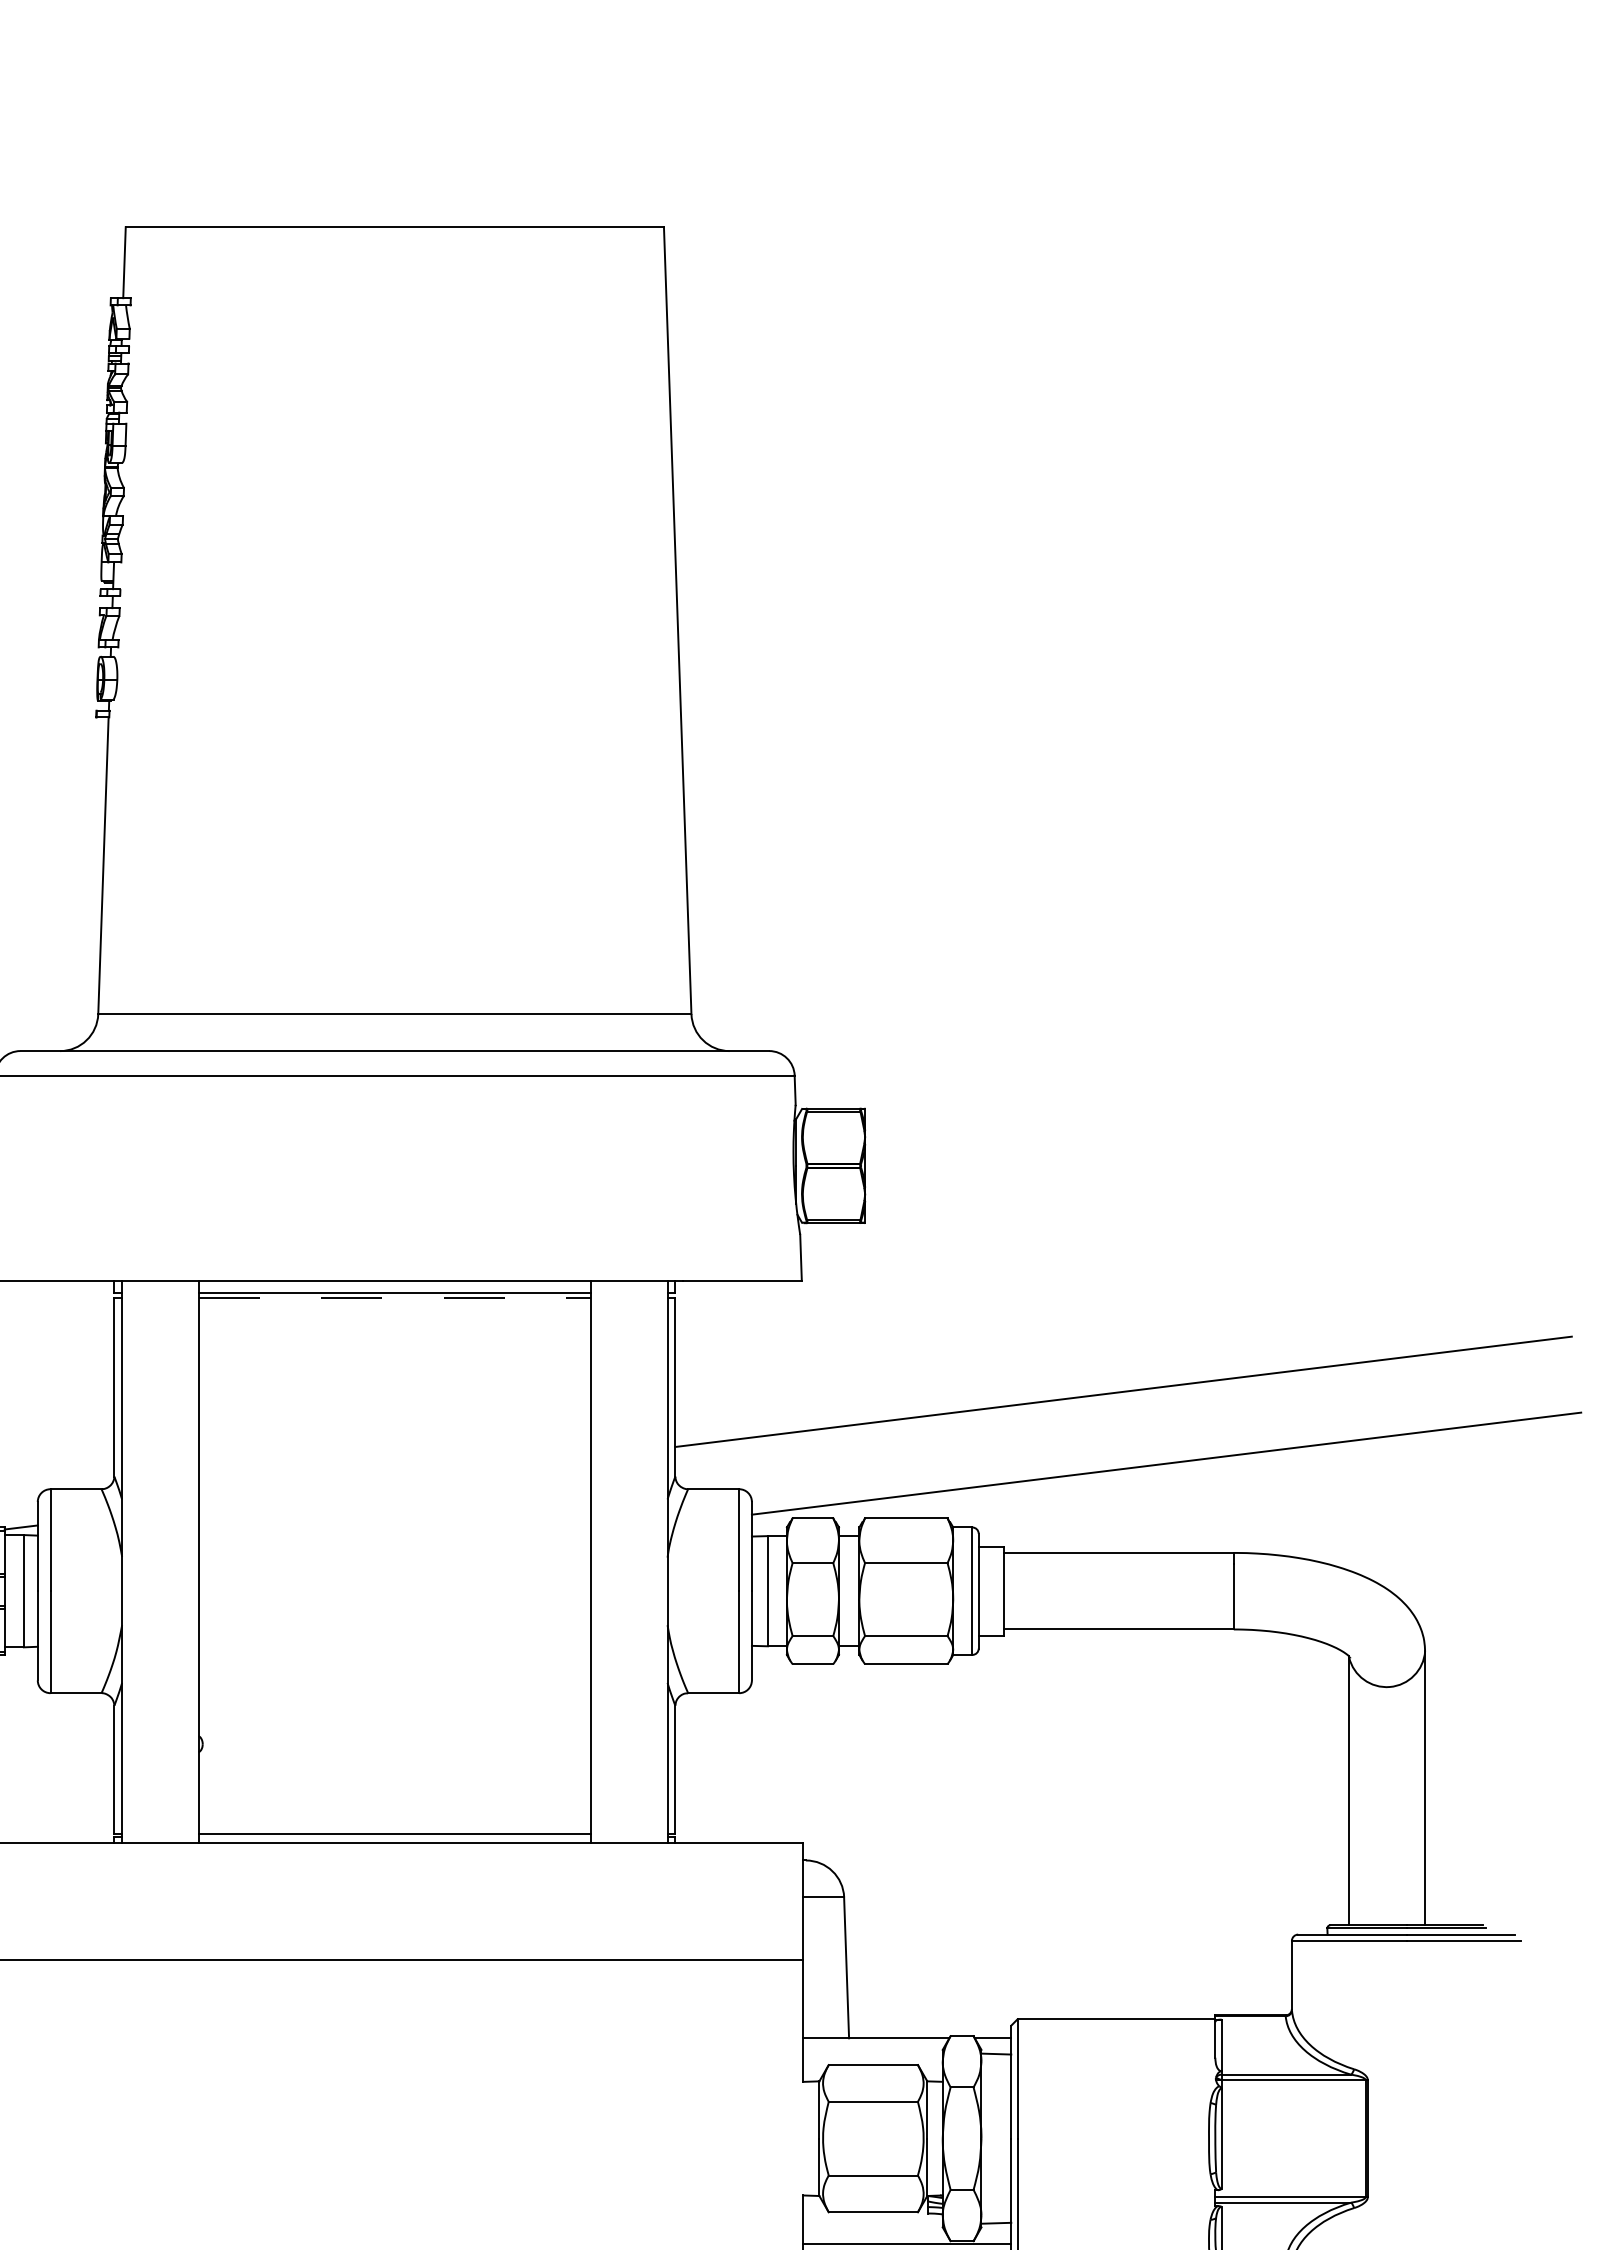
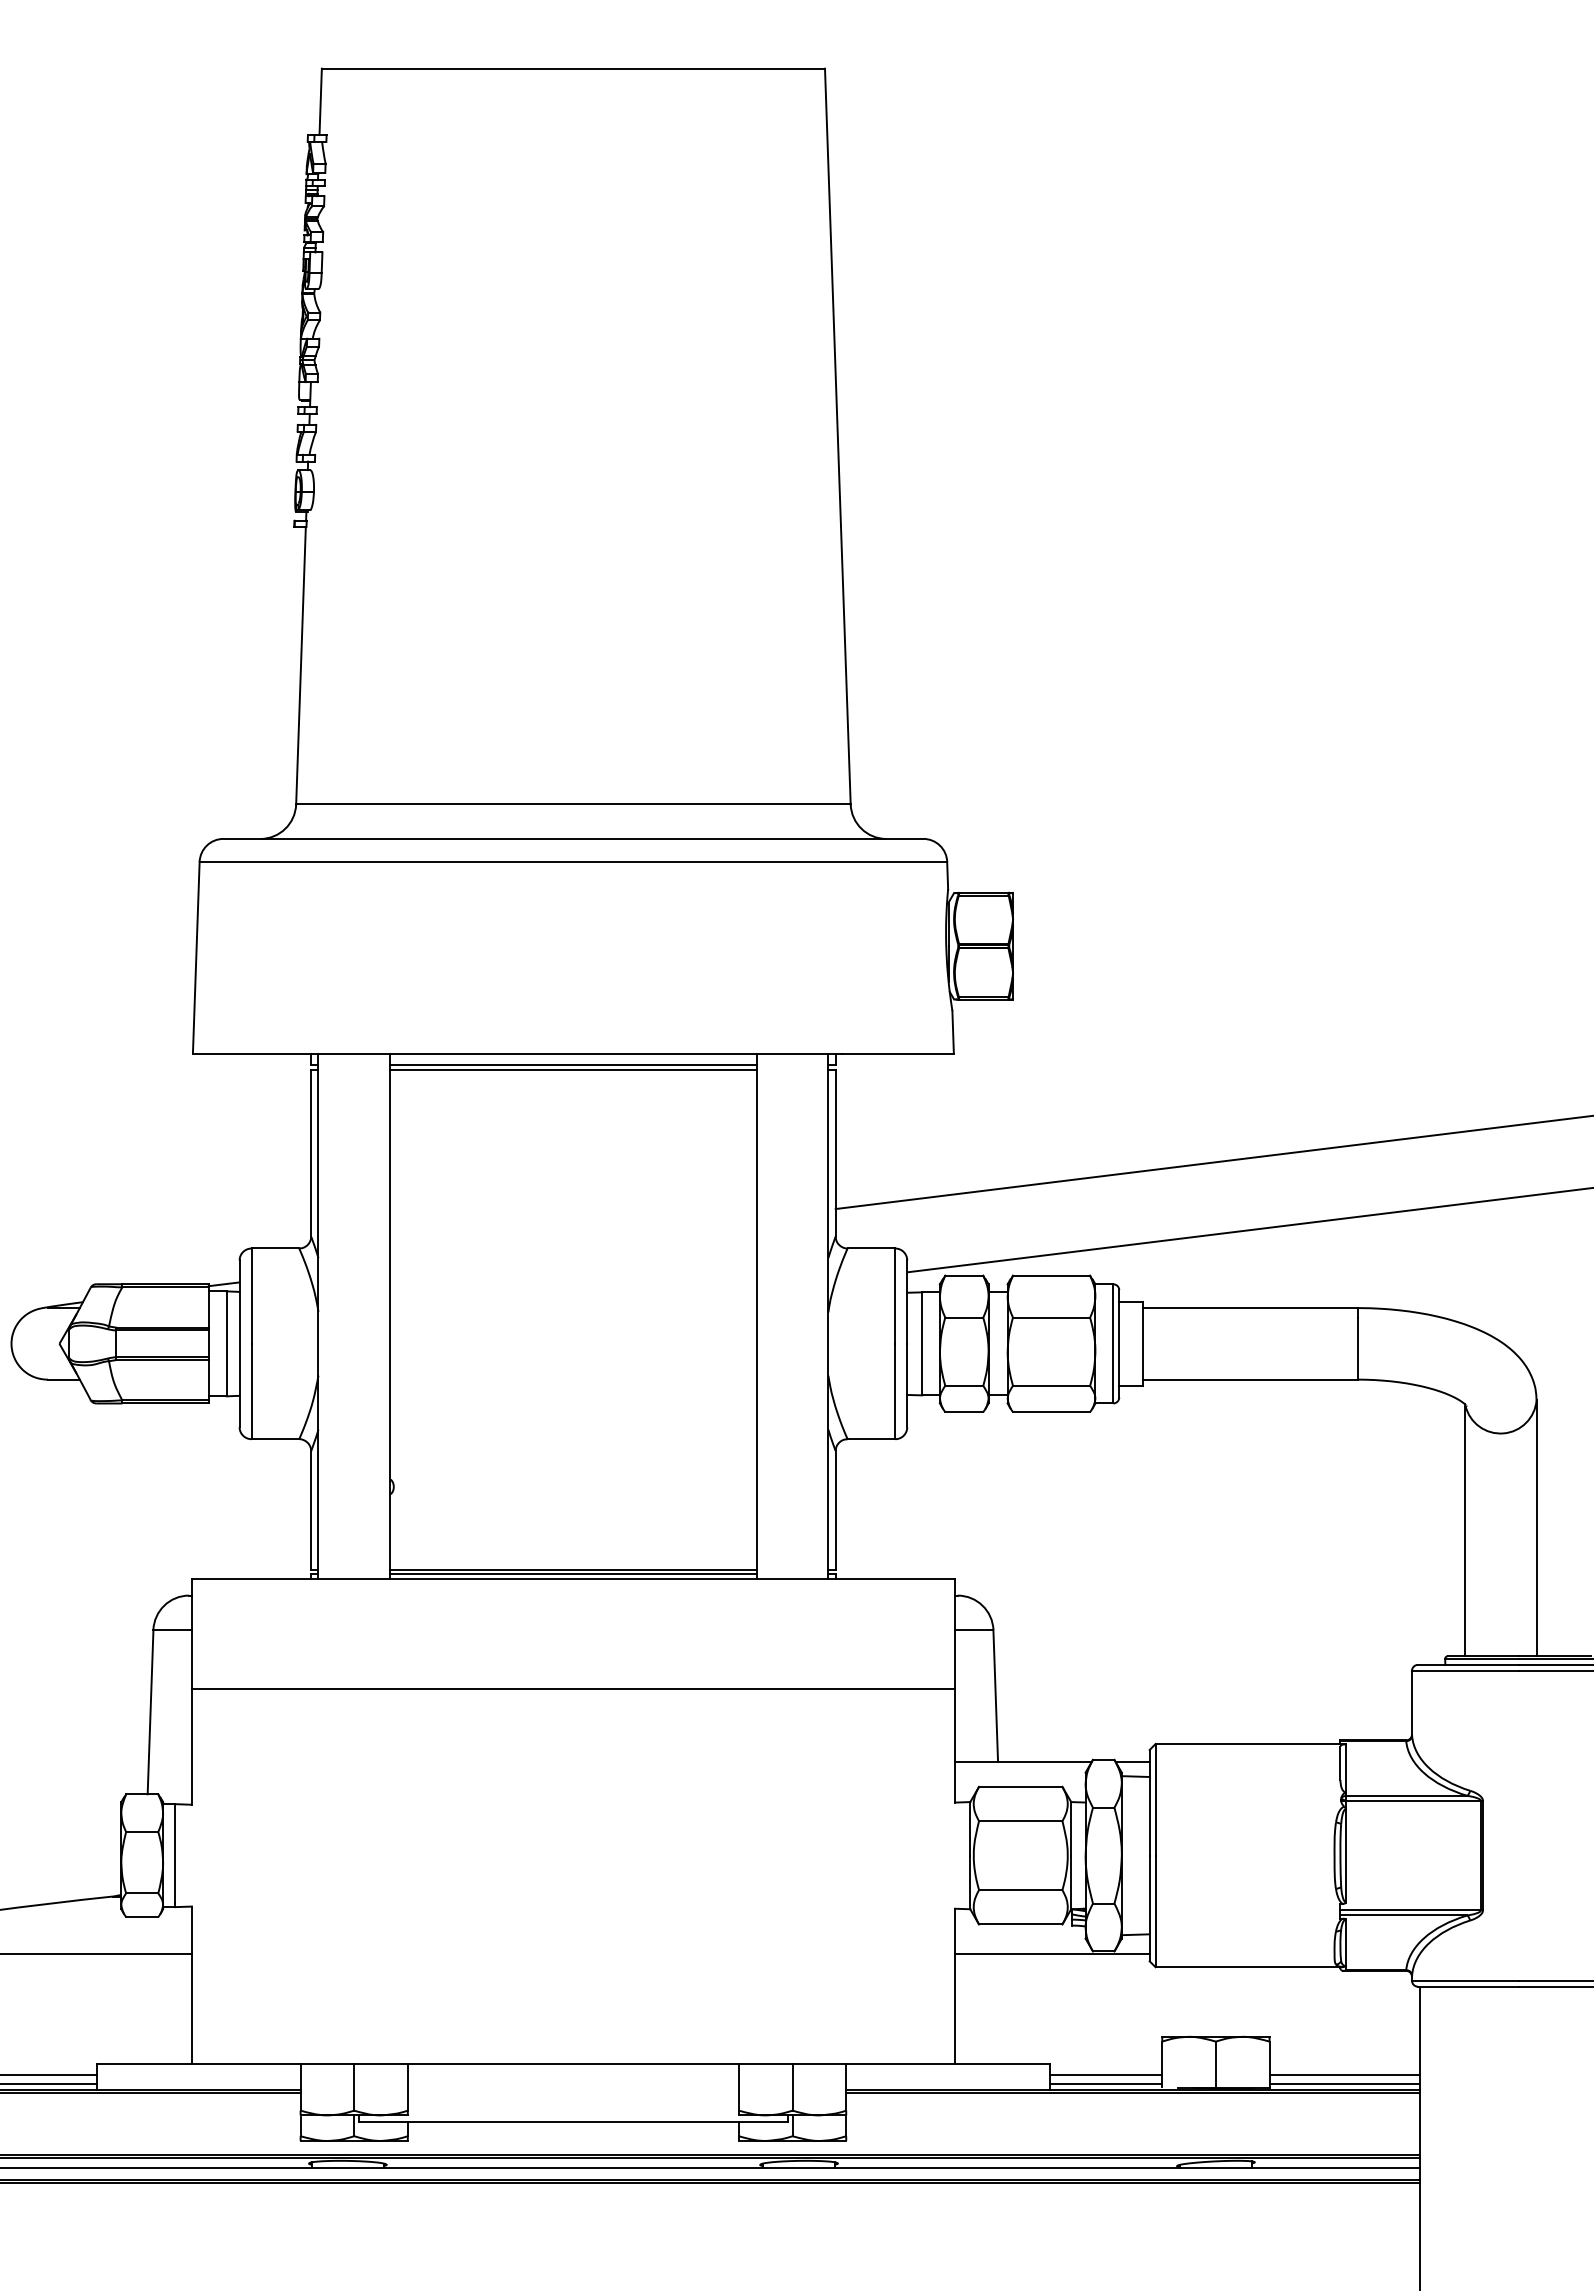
line: (394, 1297) -> (573, 1069), dashed -> solid
line: (394, 1836) -> (573, 1573), added

